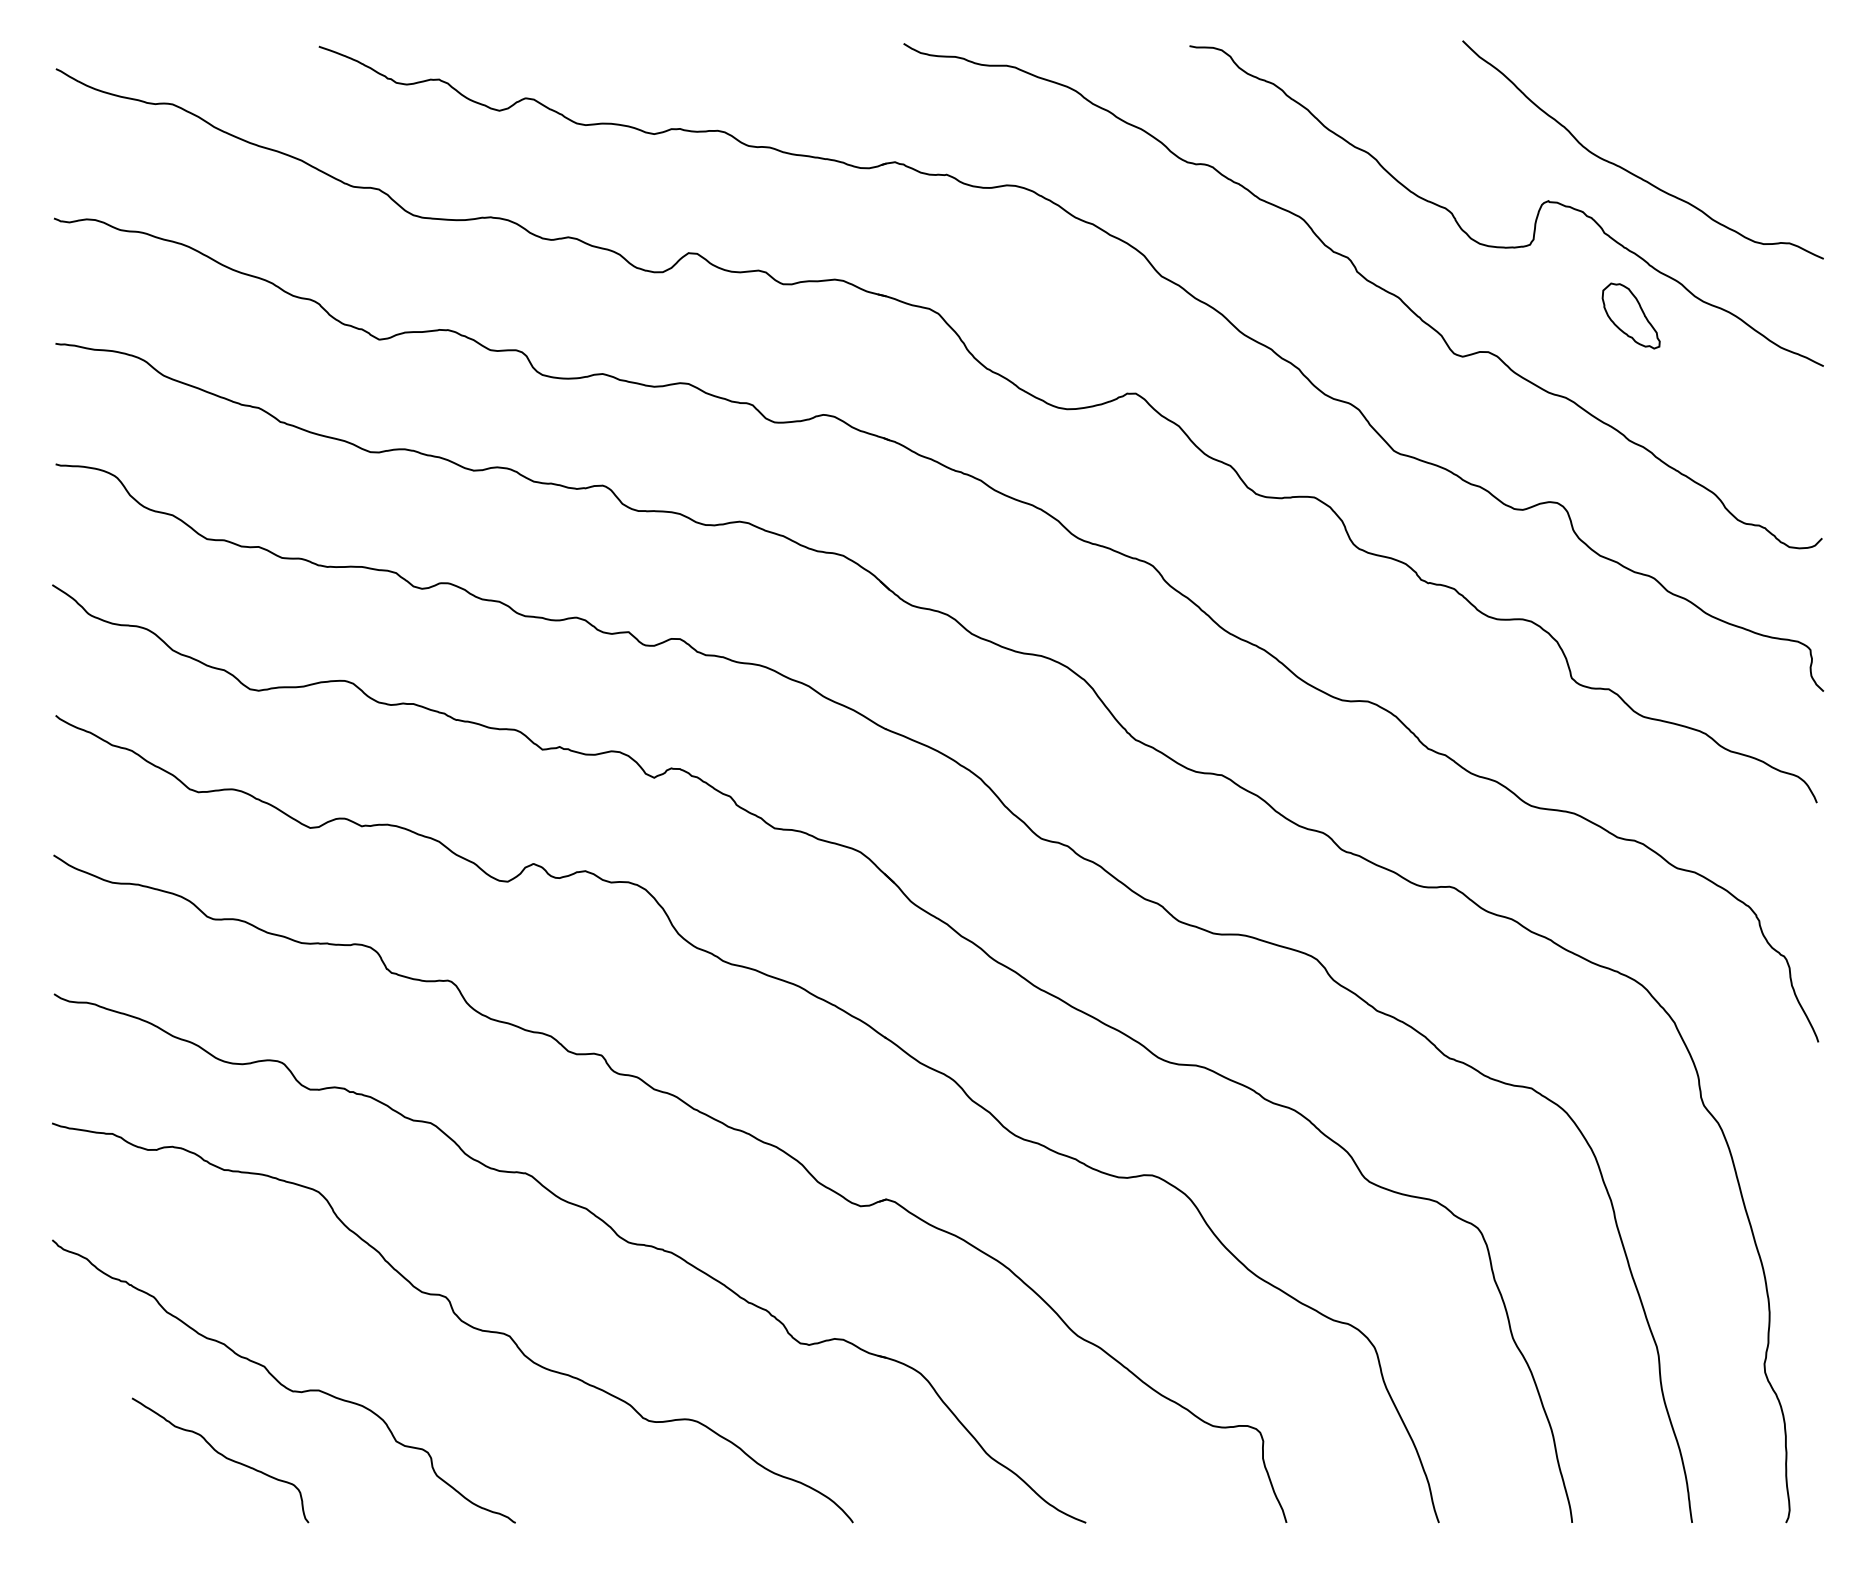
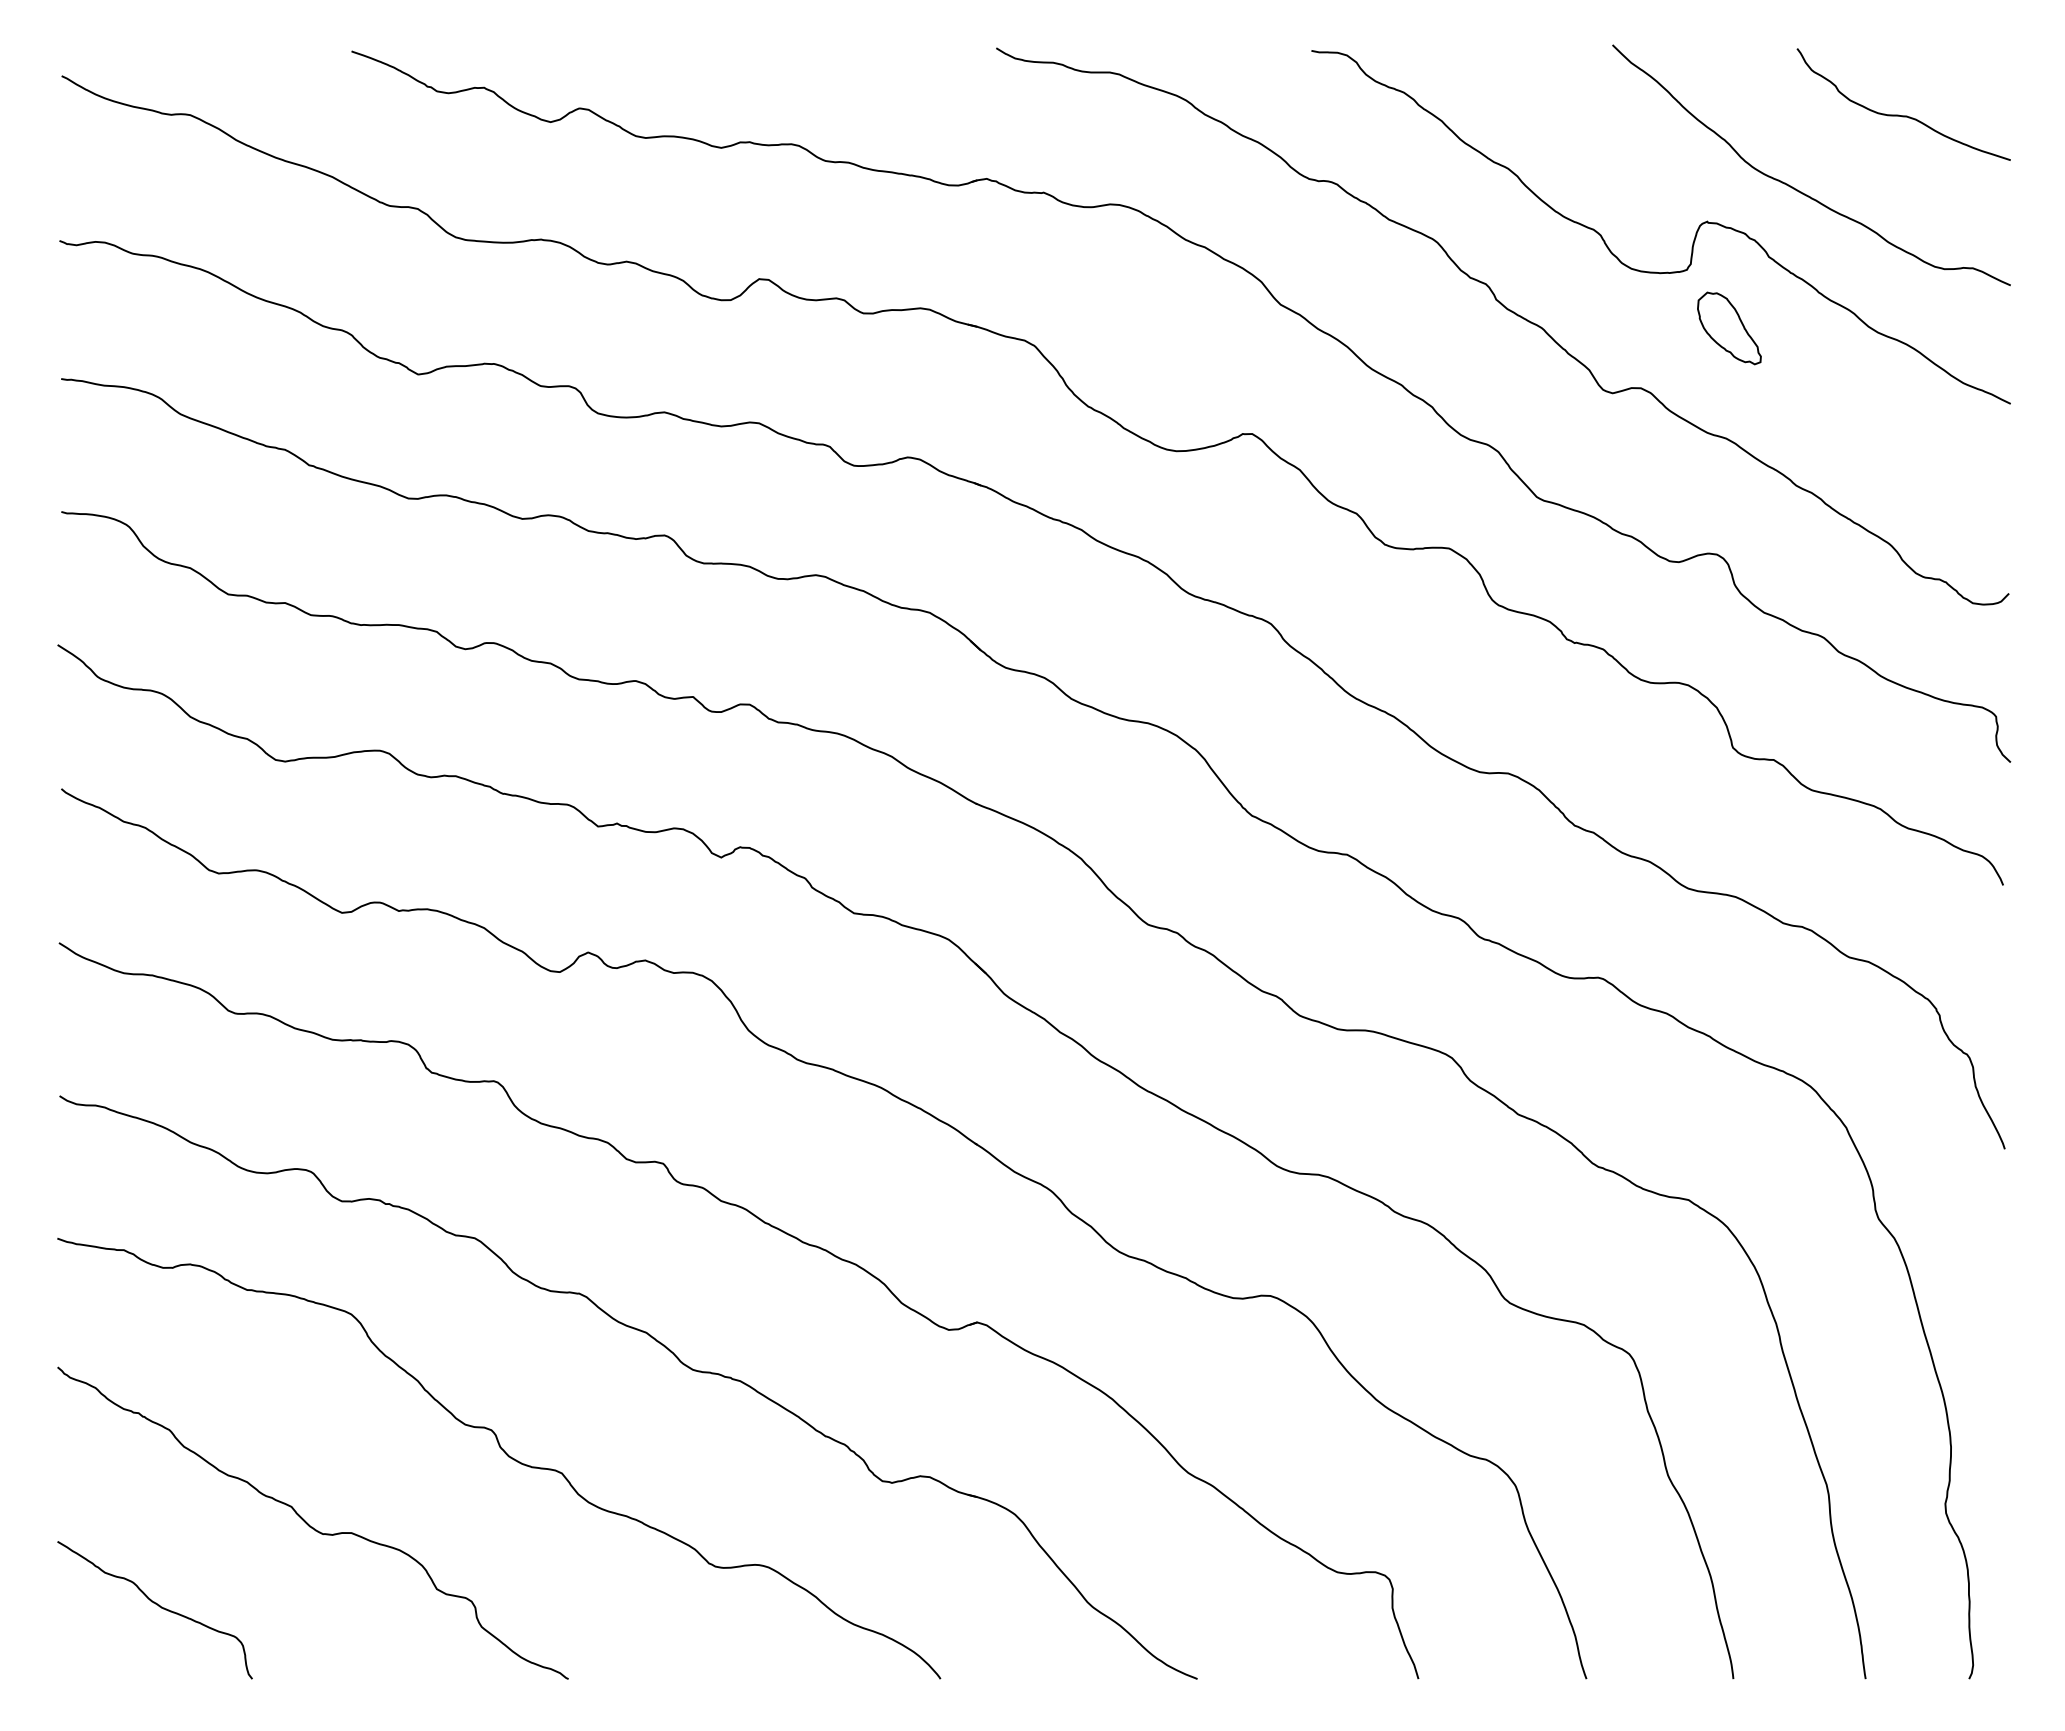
curve: (1726, 104) -> (1903, 115), added
part: (1631, 316) -> (1729, 328), moved
curve: (223, 1457) -> (158, 1606), moved

